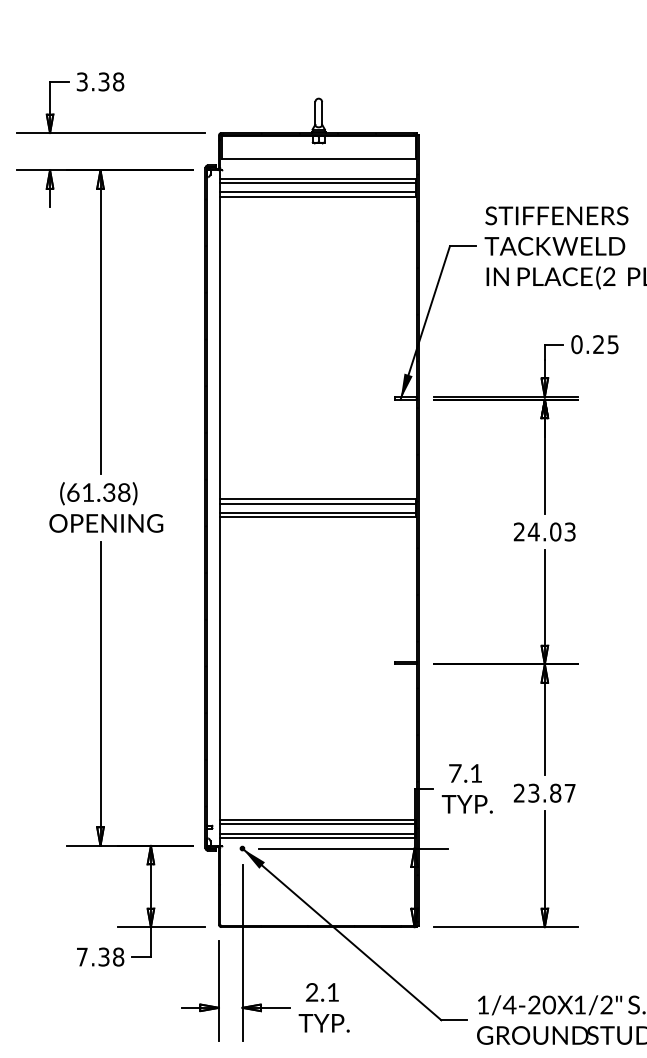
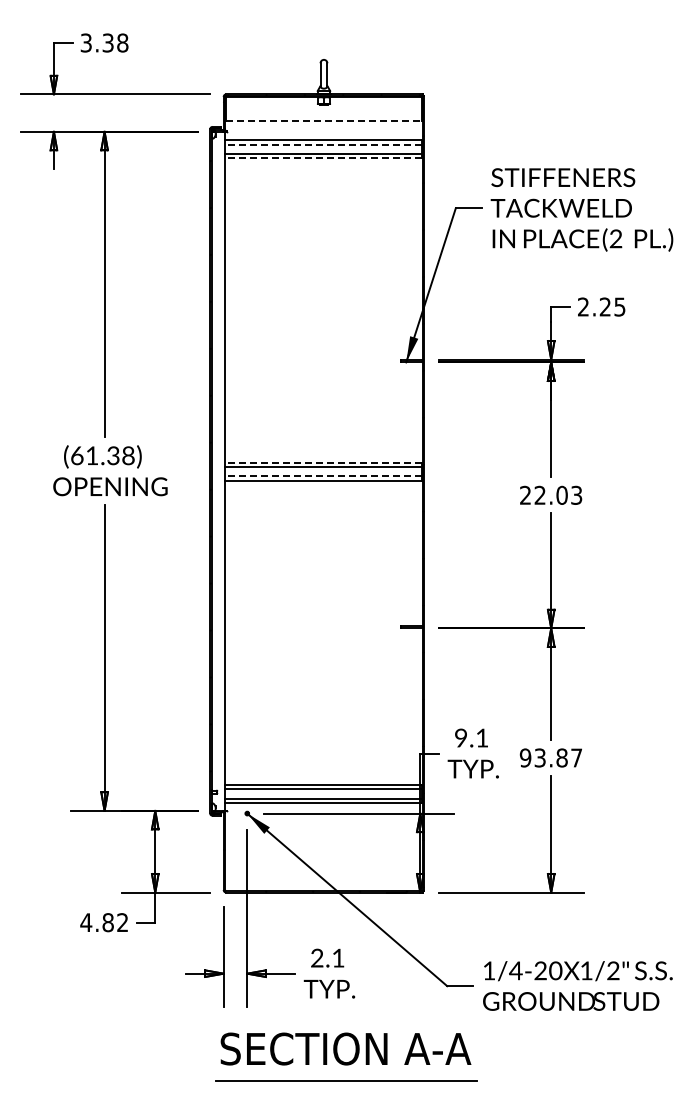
line: (318, 159) -> (323, 120), solid -> dashed
line: (317, 182) -> (322, 144), solid -> dashed
line: (317, 196) -> (322, 158), solid -> dashed
text: (576, 344) -> (583, 306), 0.25 -> 2.25
line: (317, 499) -> (322, 462), solid -> dashed
line: (317, 513) -> (322, 476), solid -> dashed
text: (534, 531) -> (540, 494), 24.03 -> 22.03
text: (455, 772) -> (461, 737), 7.1 -> 9.1
text: (519, 792) -> (525, 757), 23.87 -> 93.87
text: (100, 956) -> (104, 922), 7.38 -> 4.82

